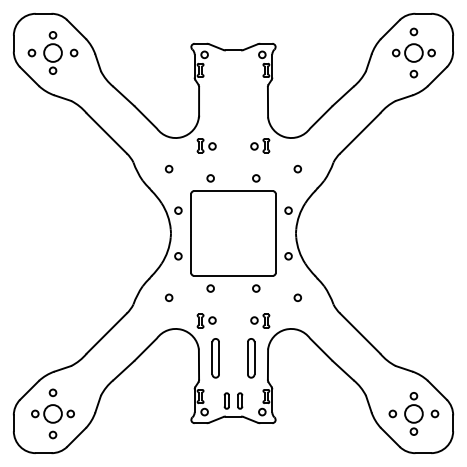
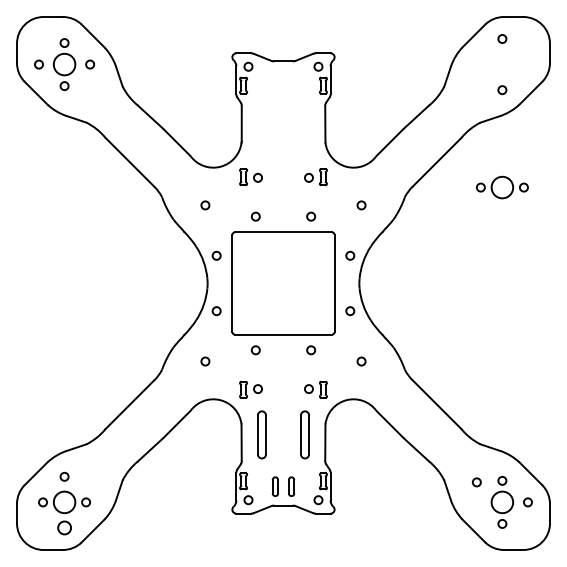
part: (414, 52) -> (502, 187), moved
circle: (392, 414) -> (476, 482), moved
circle: (52, 434) -> (64, 527), size x1.6

